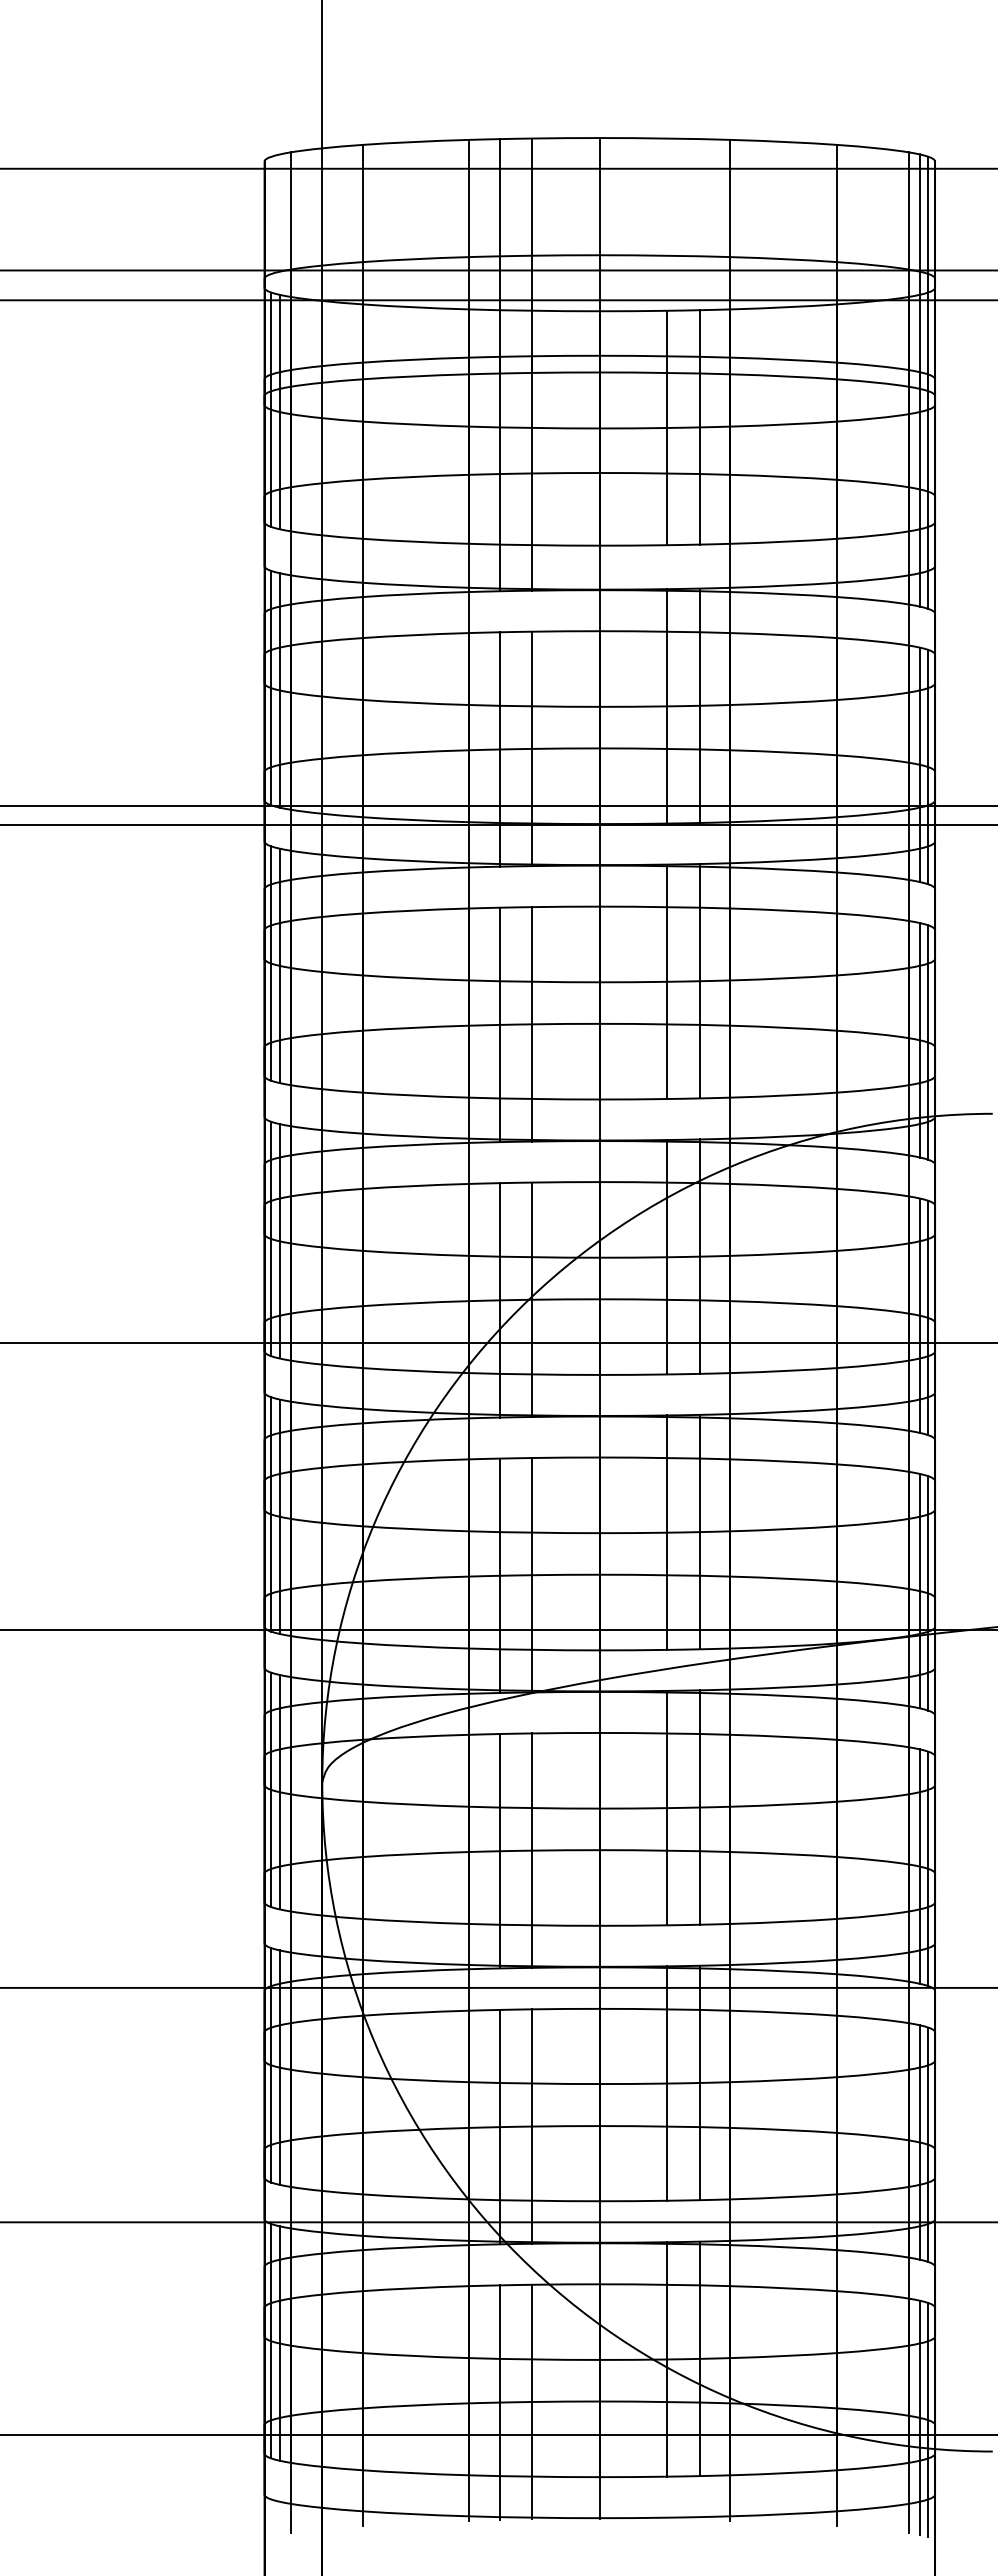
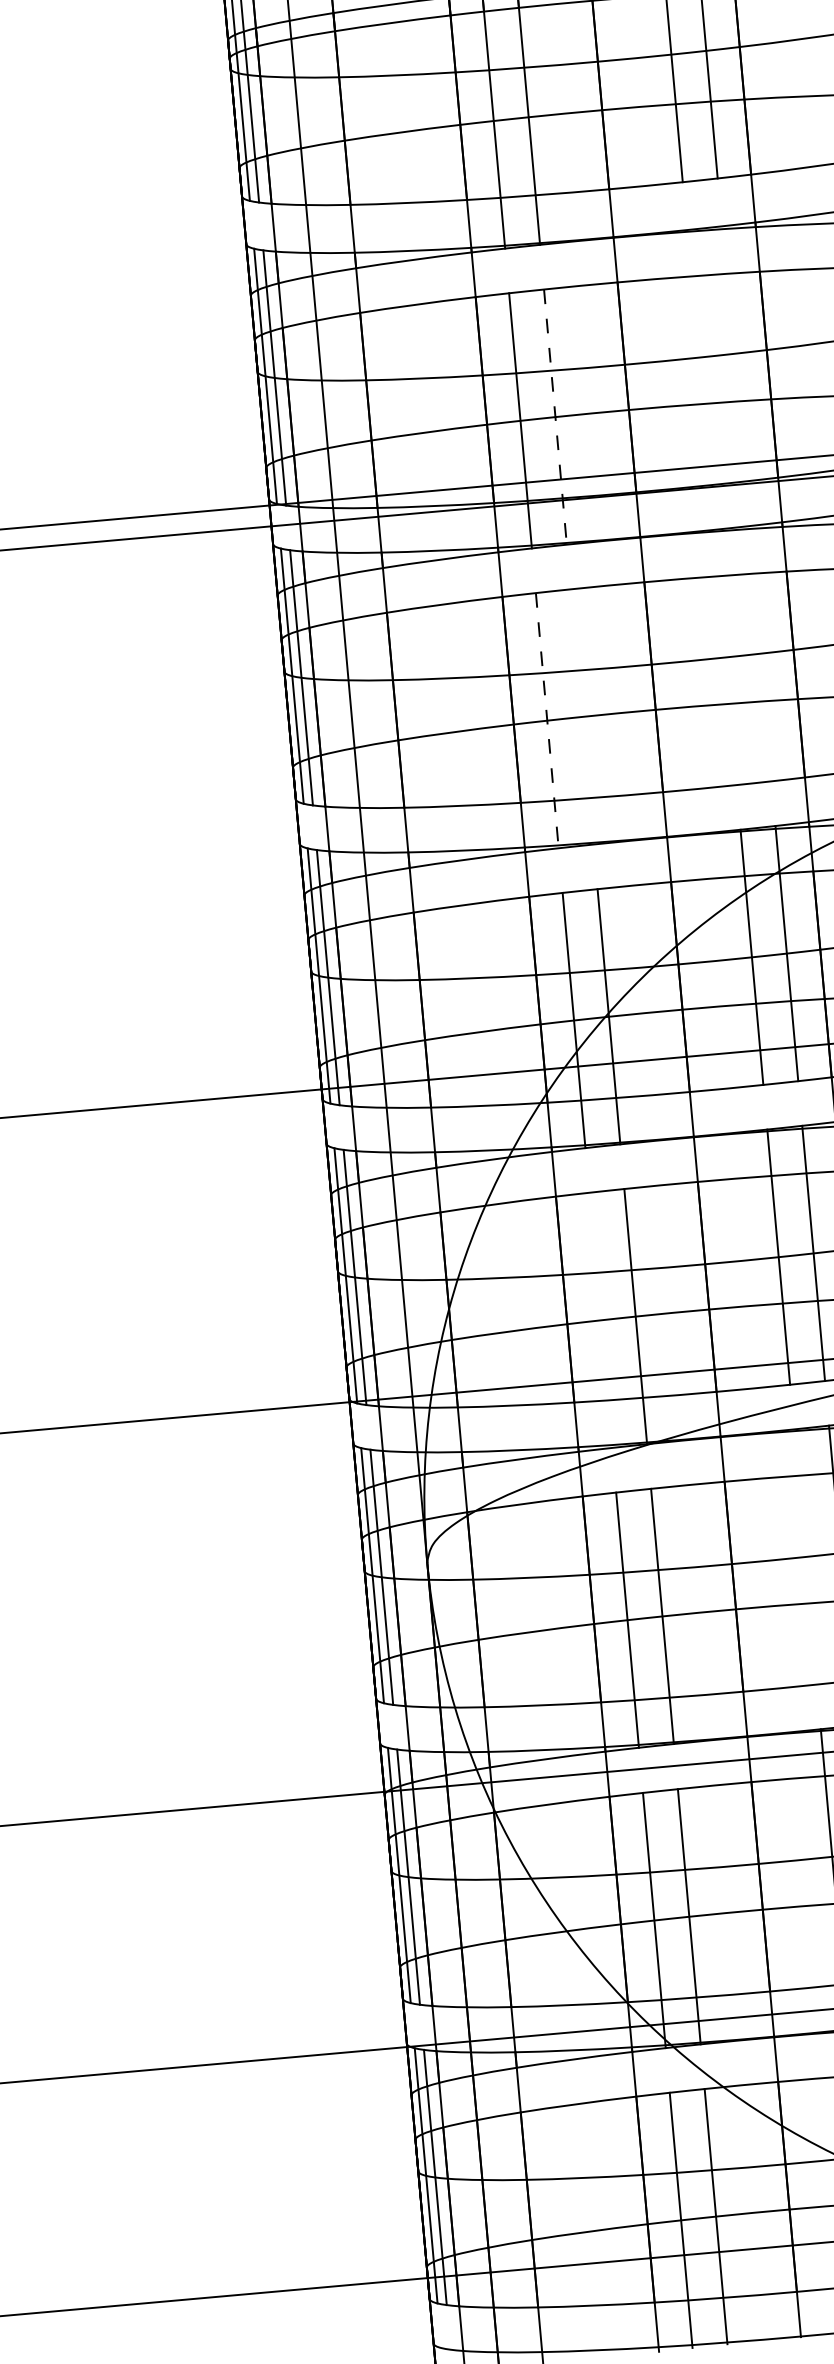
line: (699, 705) -> (733, 353), removed
line: (667, 706) -> (698, 357), removed
line: (532, 749) -> (555, 417), solid -> dashed
line: (667, 981) -> (725, 657), removed
line: (699, 981) -> (760, 654), removed
line: (532, 1024) -> (582, 717), removed
line: (500, 1025) -> (547, 721), solid -> dashed
line: (500, 1575) -> (601, 1319), removed
line: (667, 1807) -> (805, 1556), removed

